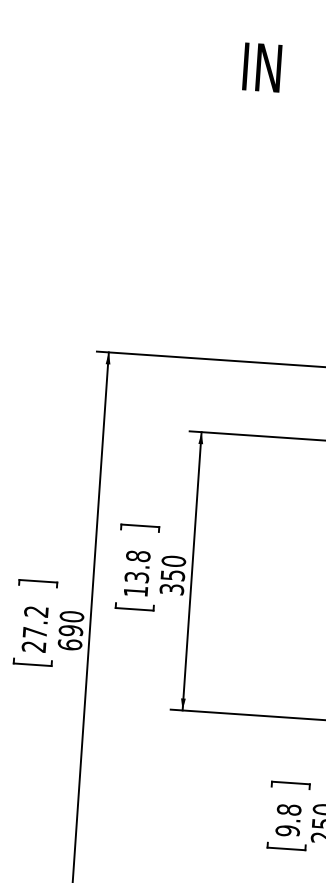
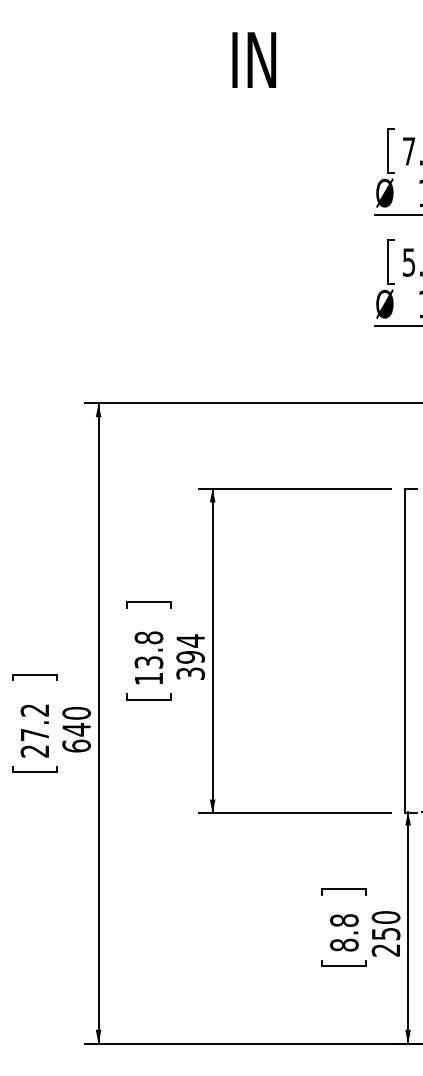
text: (173, 567) -> (190, 648), 350 -> 394
text: (70, 630) -> (76, 729), 690 -> 640
text: (287, 830) -> (344, 944), 9.8 -> 8.8

